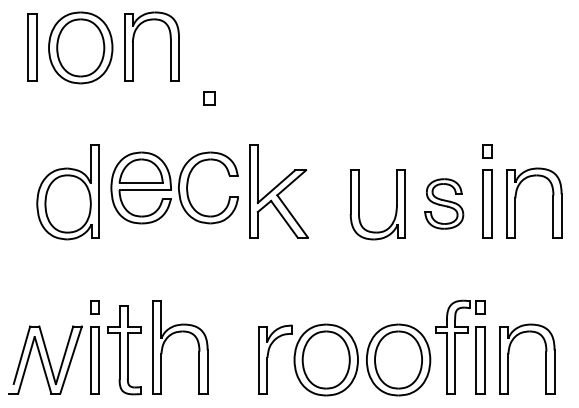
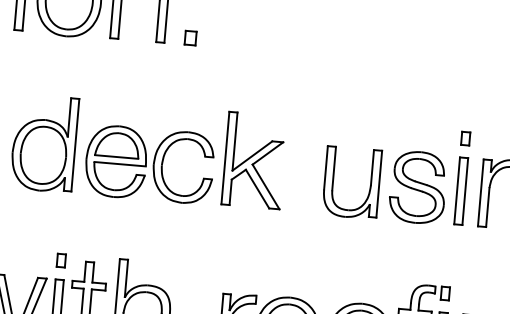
part: (209, 98) -> (190, 38), moved
part: (174, 187) -> (149, 164), moved
part: (444, 203) -> (418, 187), size x1.43

